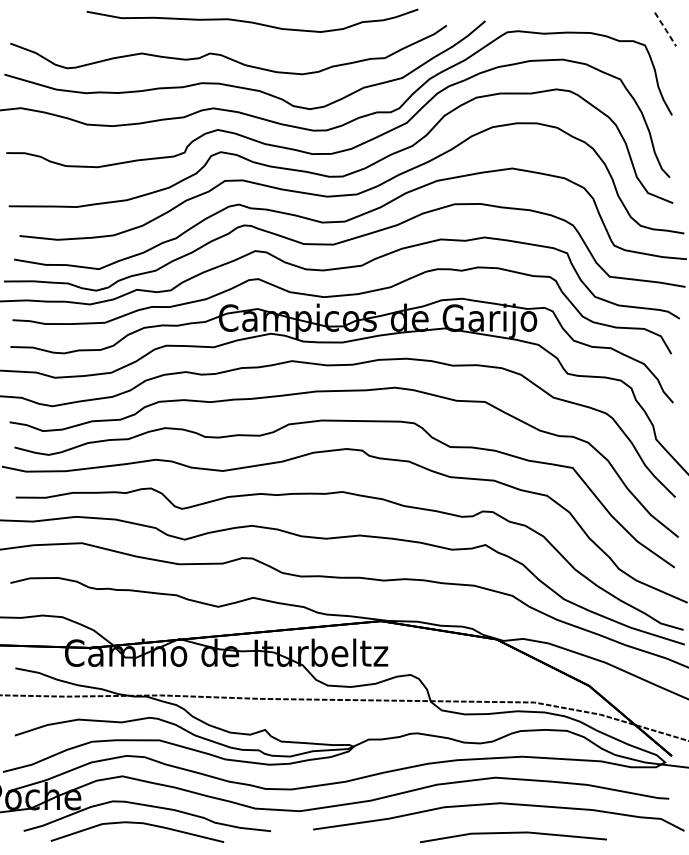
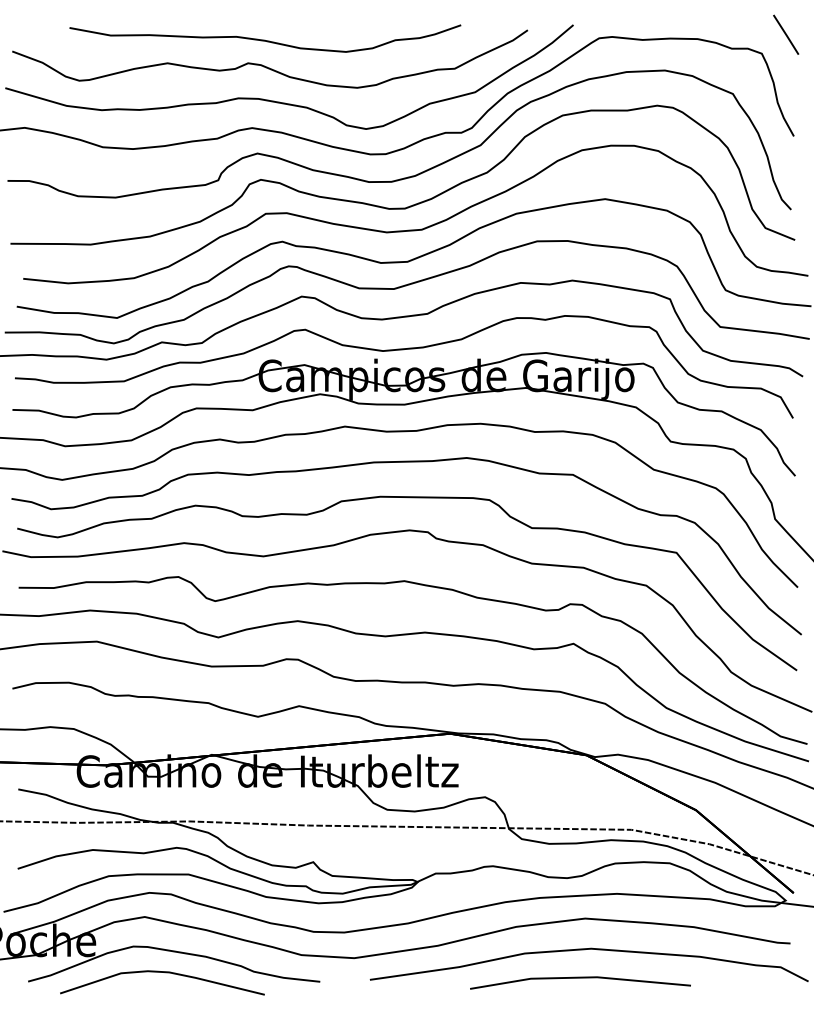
curve: (251, 21) -> (264, 39), moved
line: (666, 30) -> (787, 36), dashed -> solid
line: (513, 833) -> (580, 978), moved

